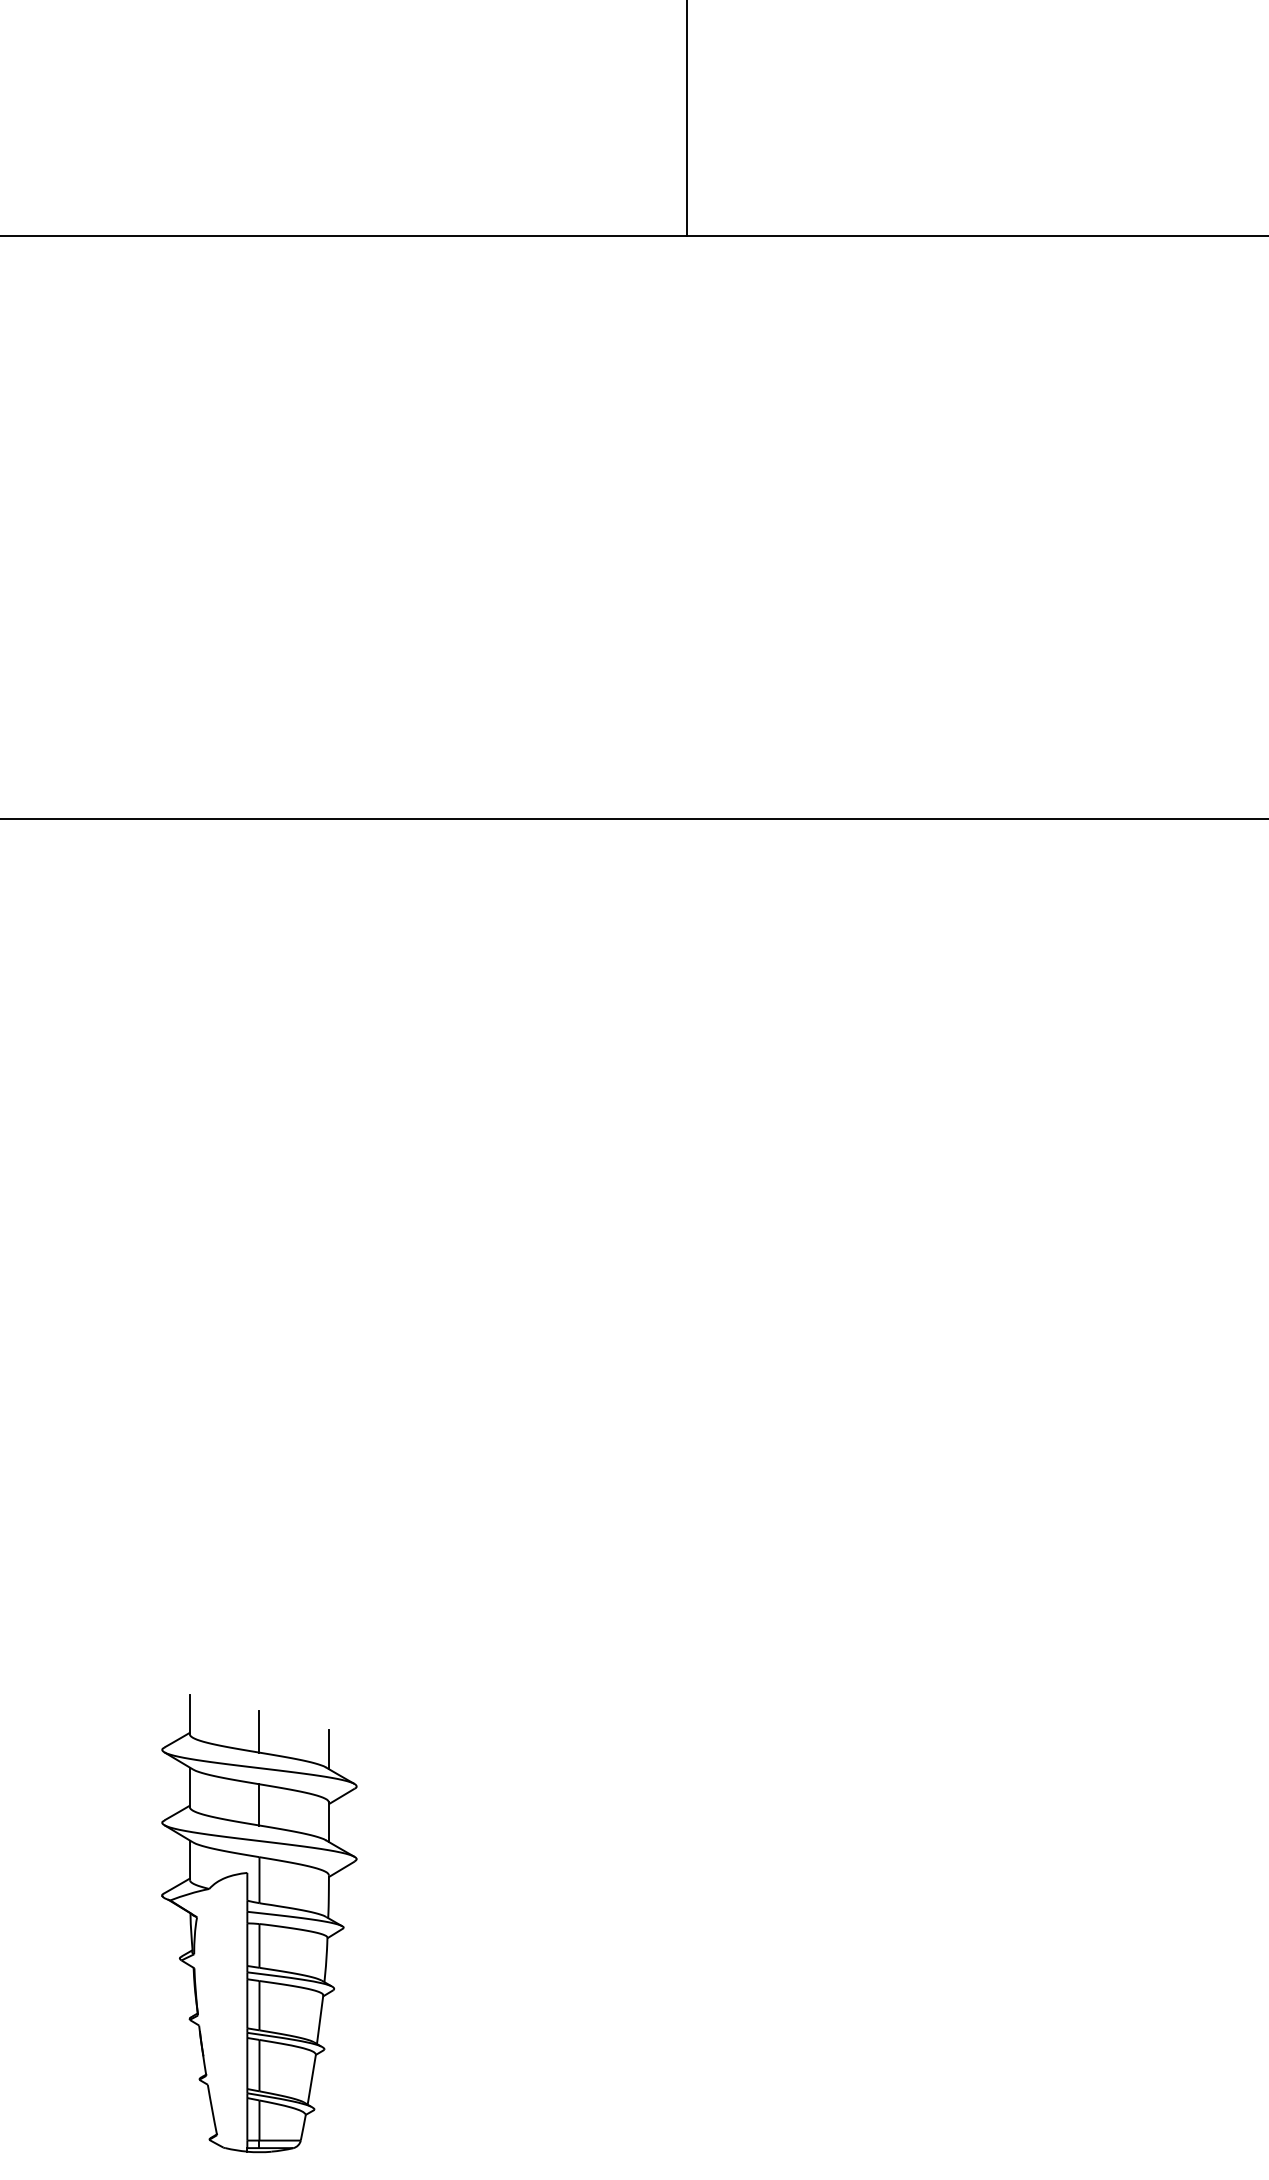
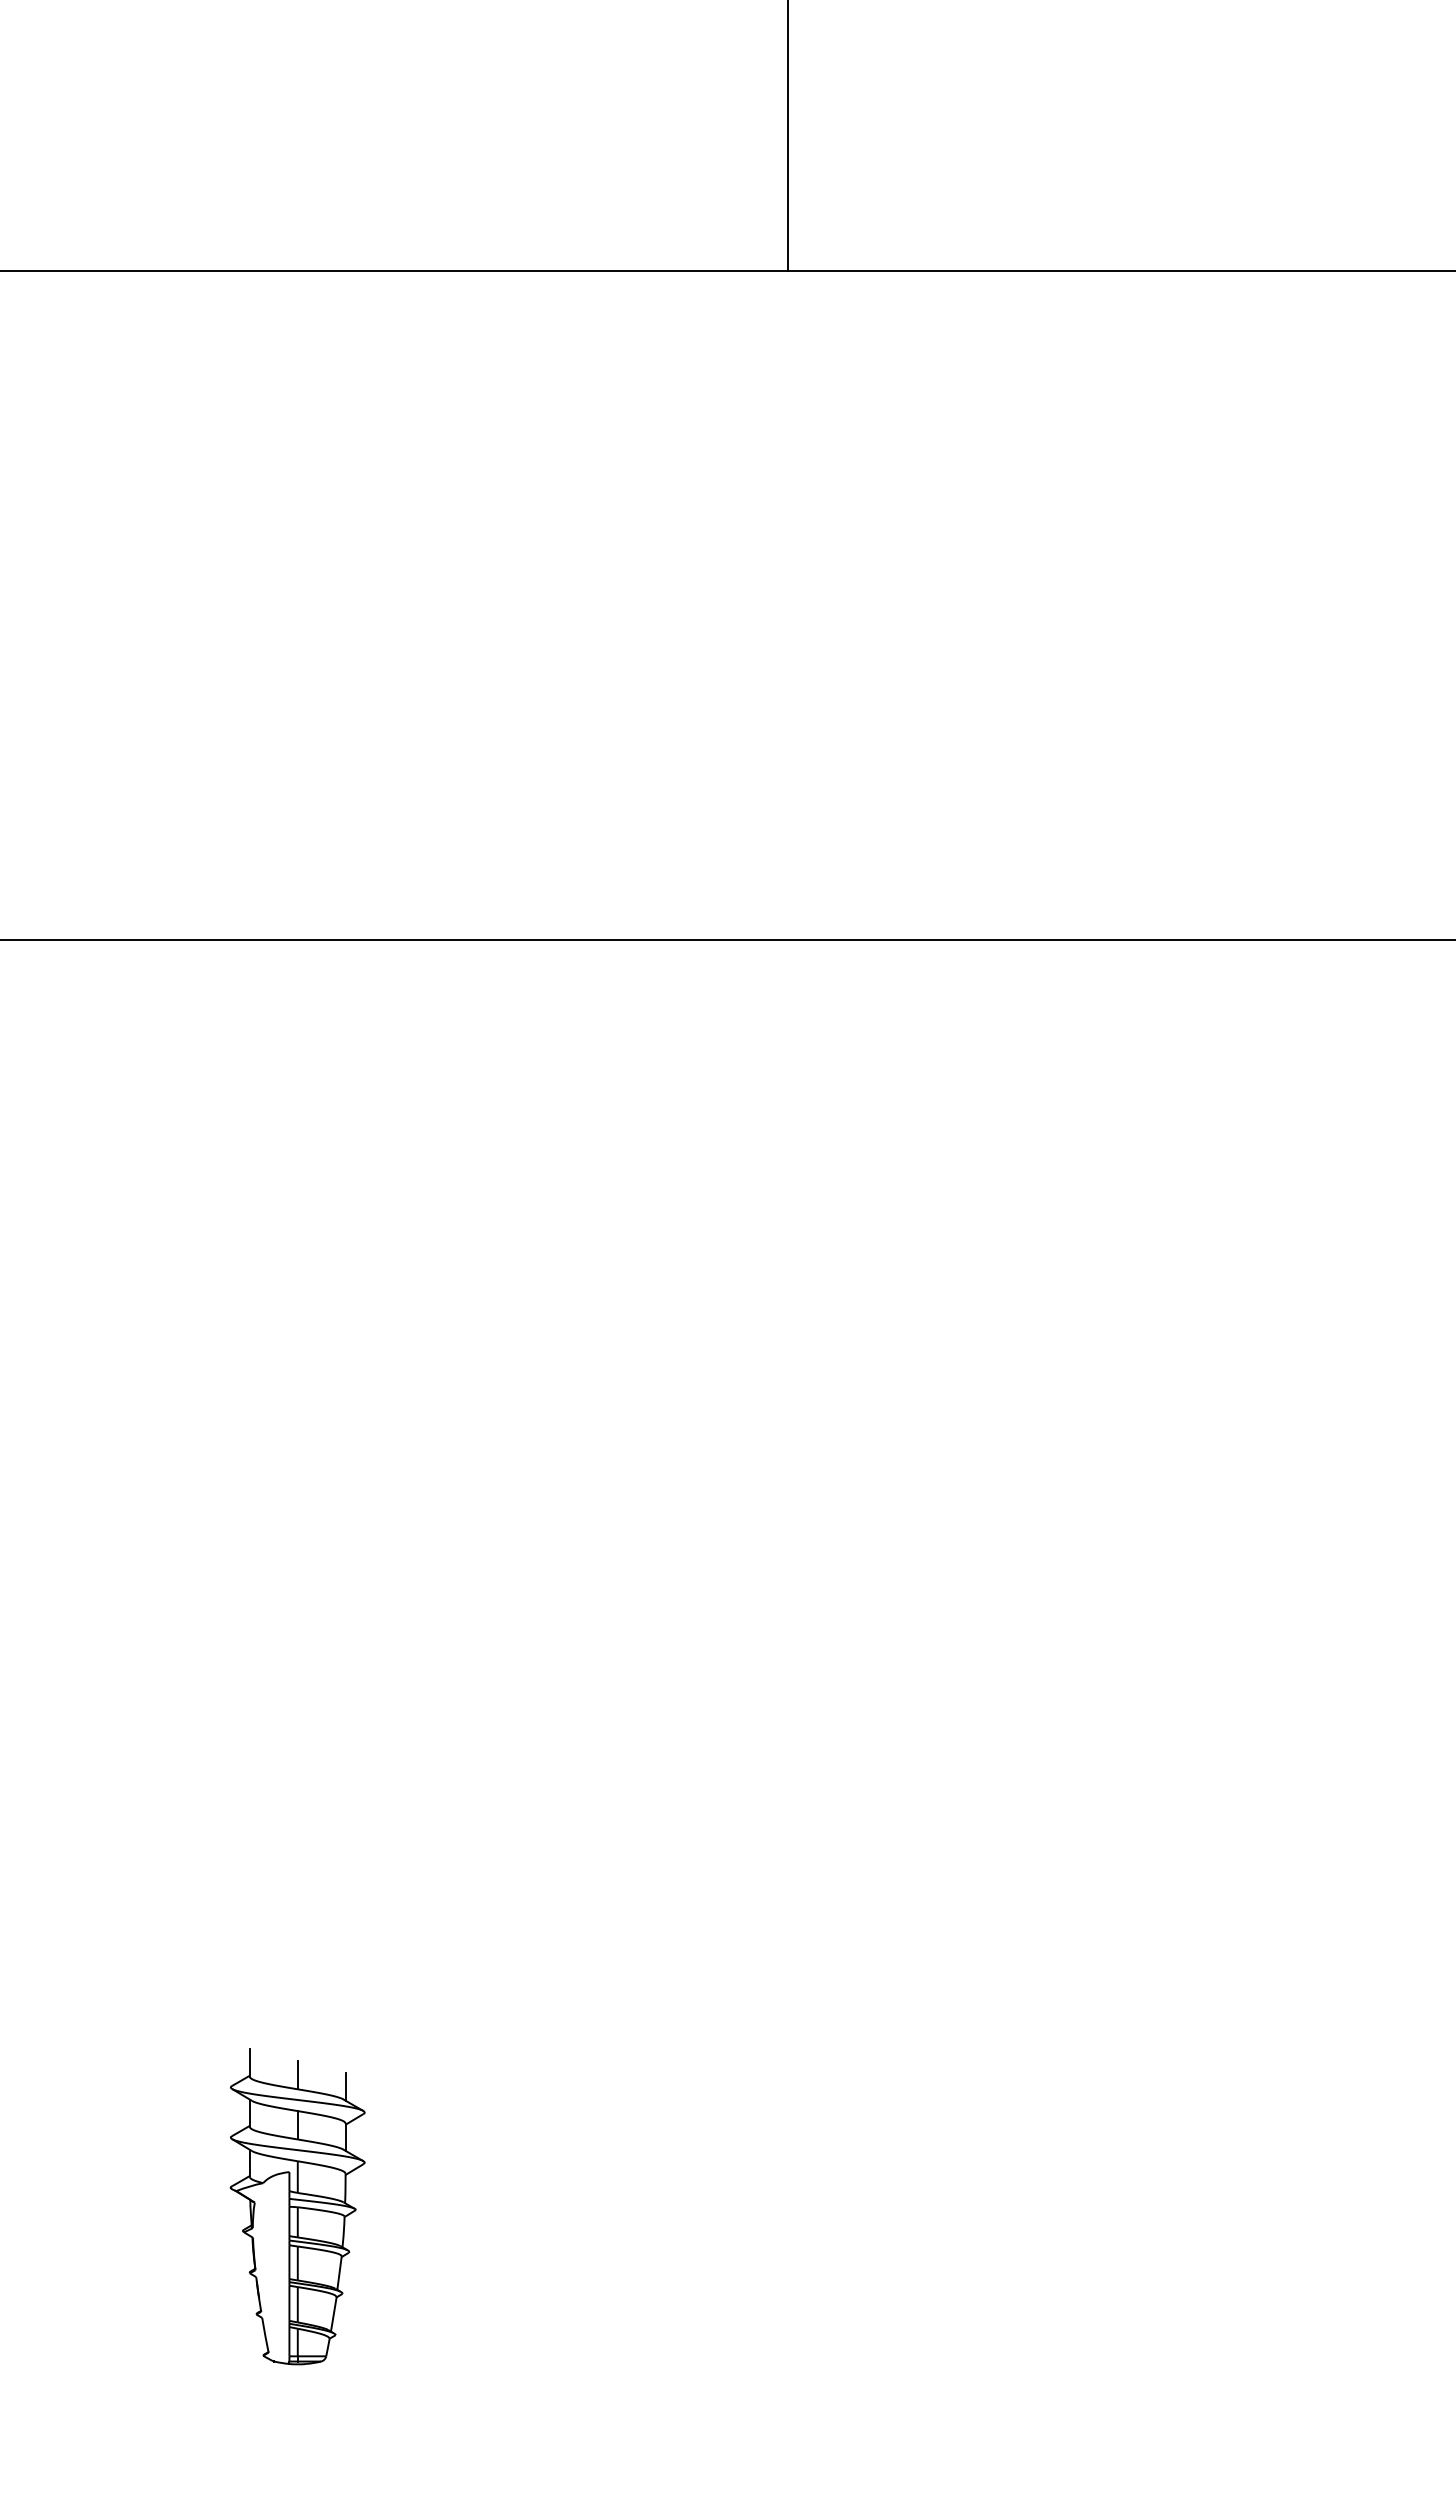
part: (259, 1923) -> (297, 2206), size x0.6

